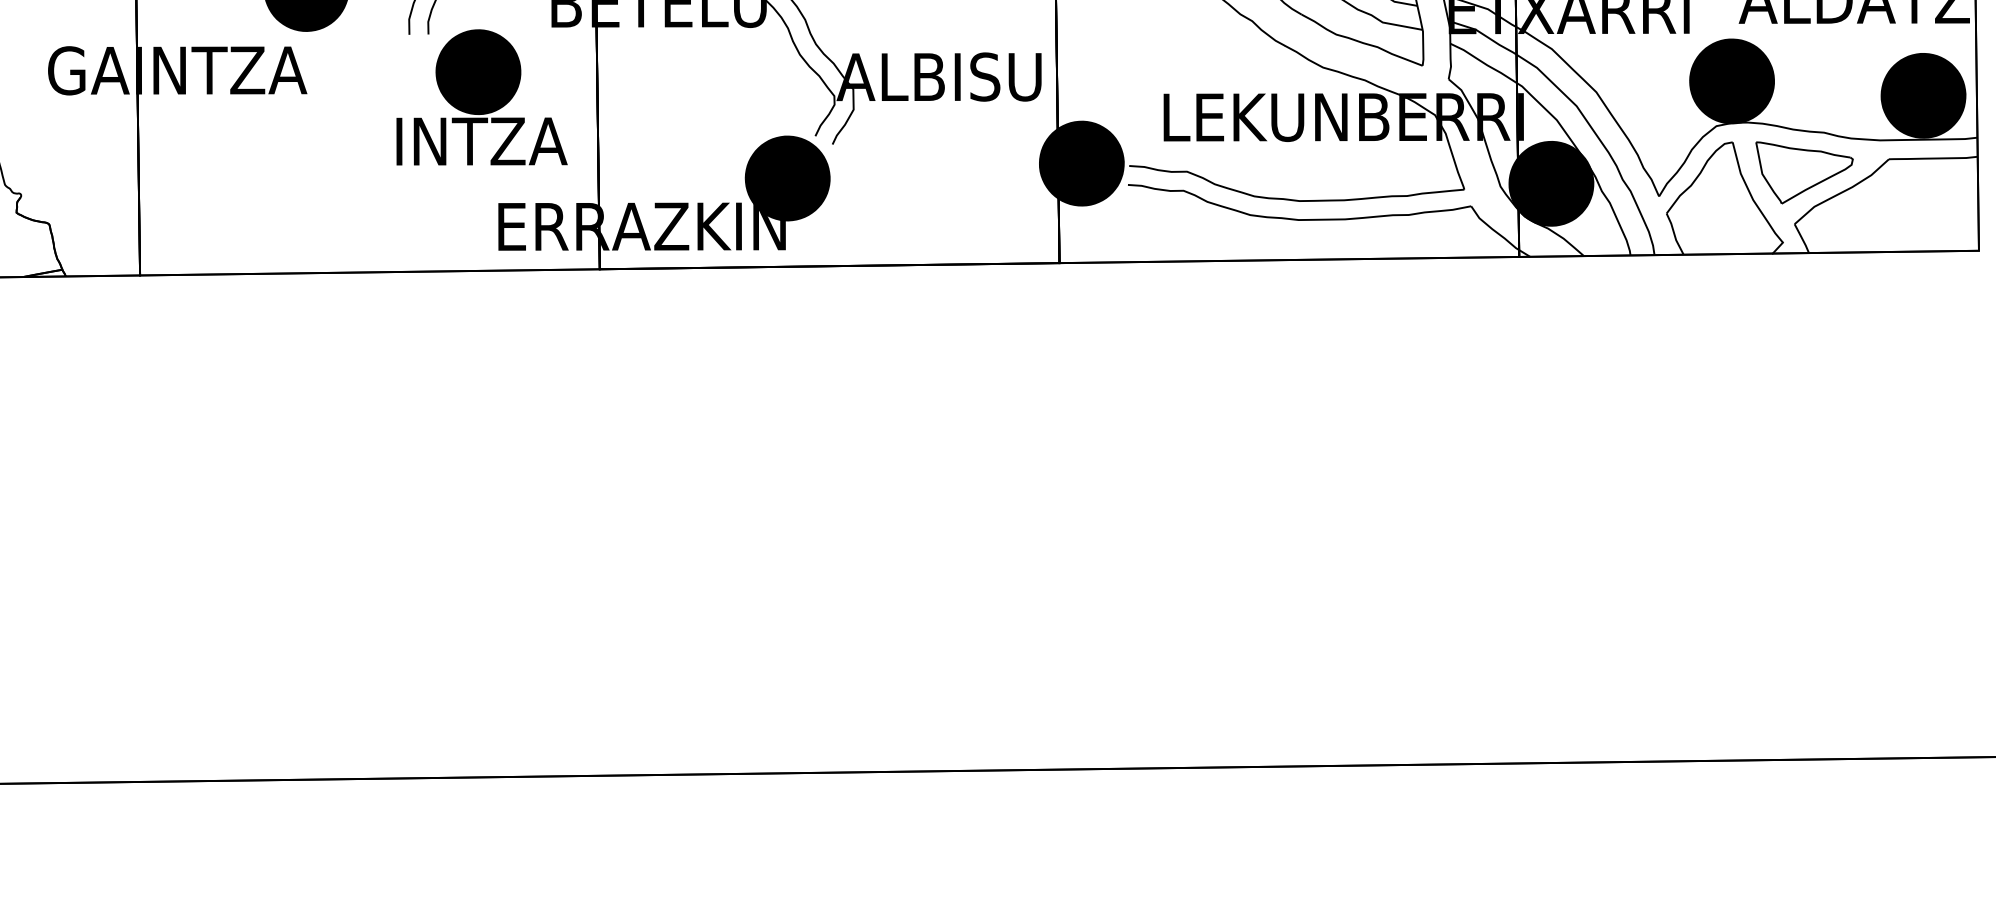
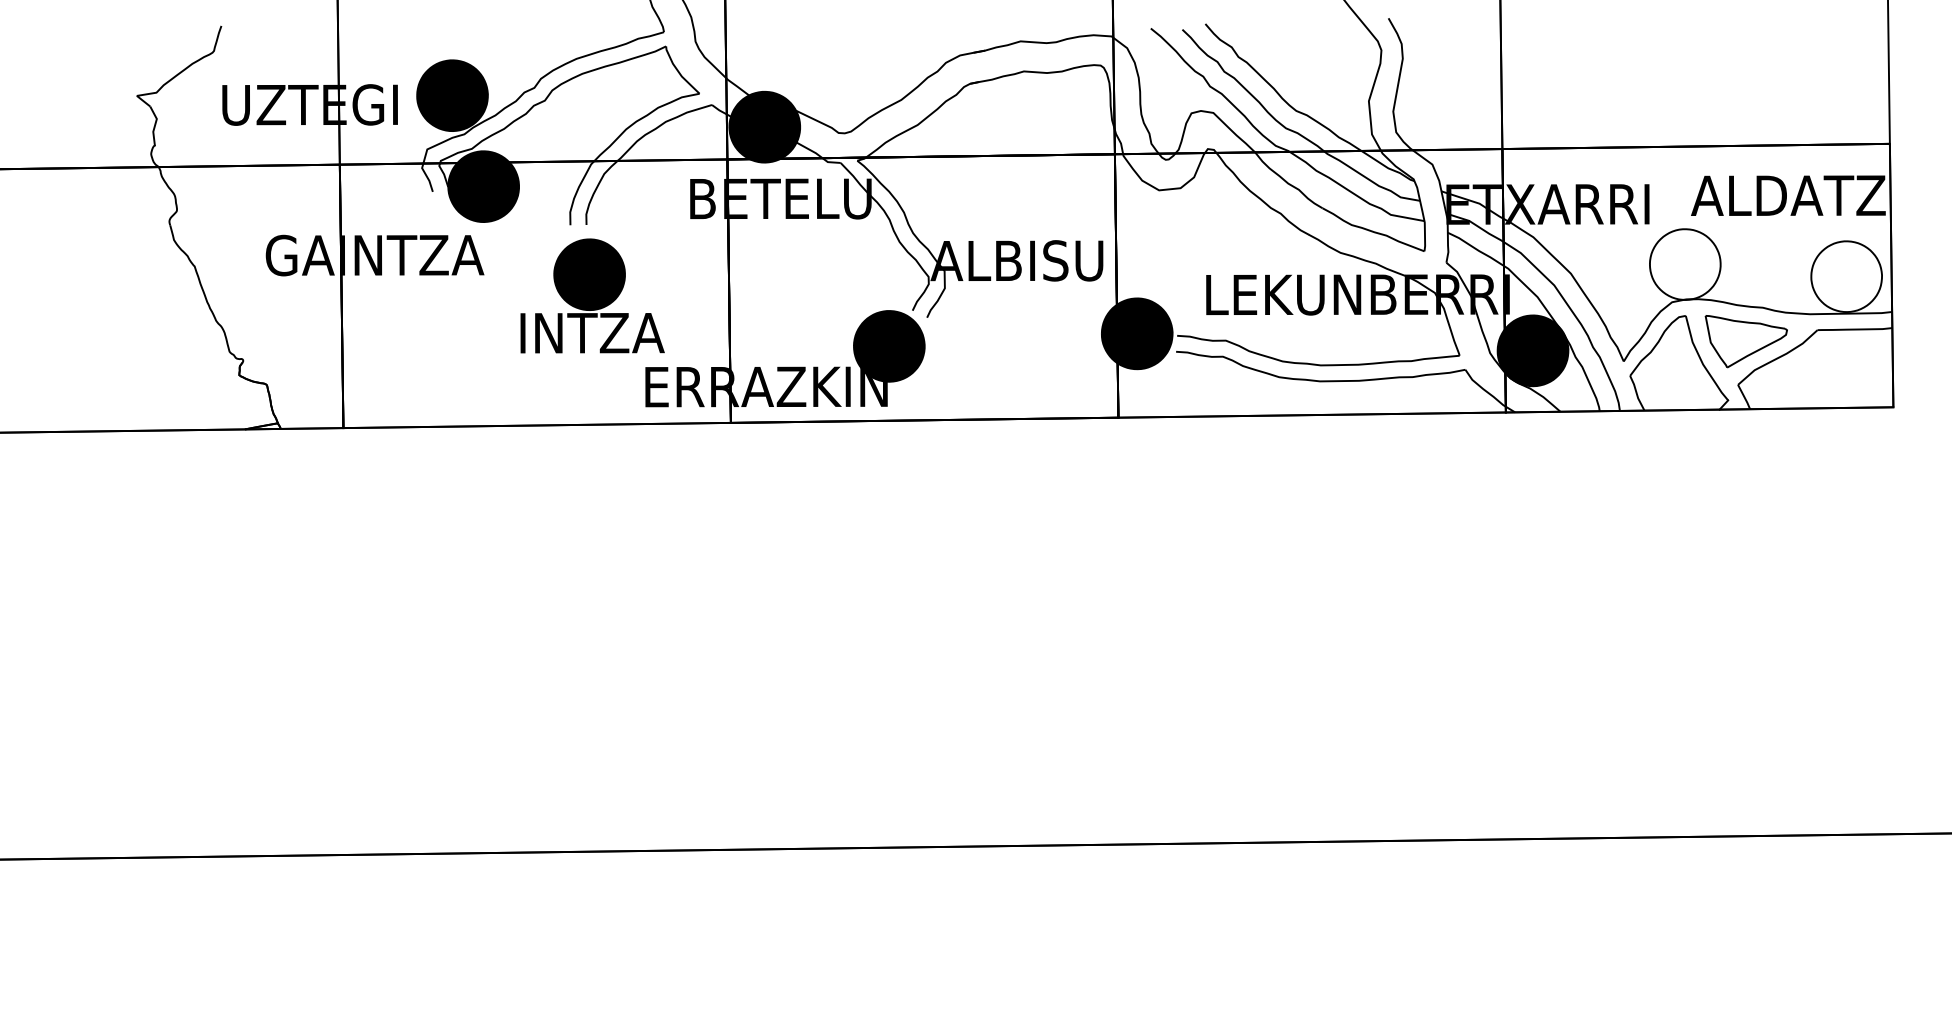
fill: (1731, 81) -> (1684, 264), removed
fill: (1923, 95) -> (1846, 276), removed
part: (481, 96) -> (592, 295), moved

